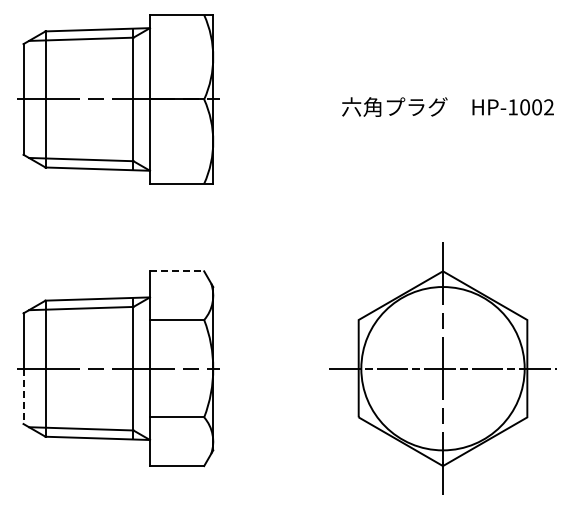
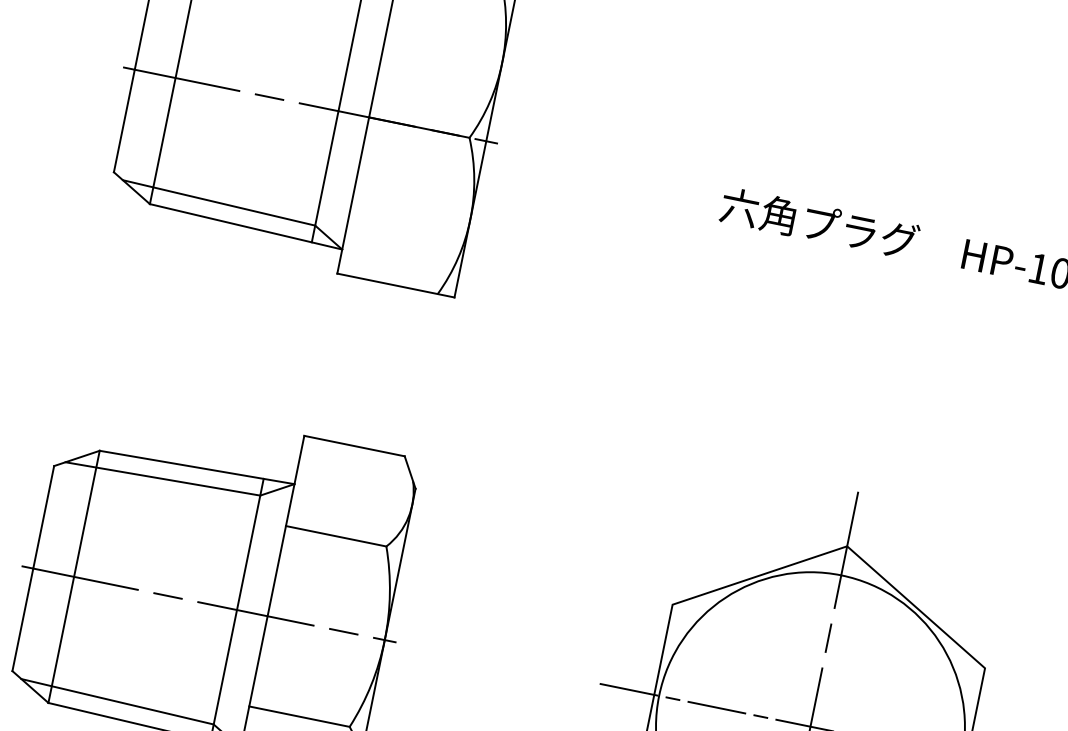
line: (177, 271) -> (355, 446), dashed -> solid
line: (23, 396) -> (22, 620), dashed -> solid

